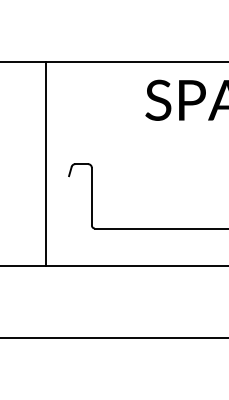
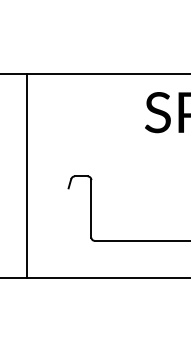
line: (46, 163) -> (27, 175), moved

